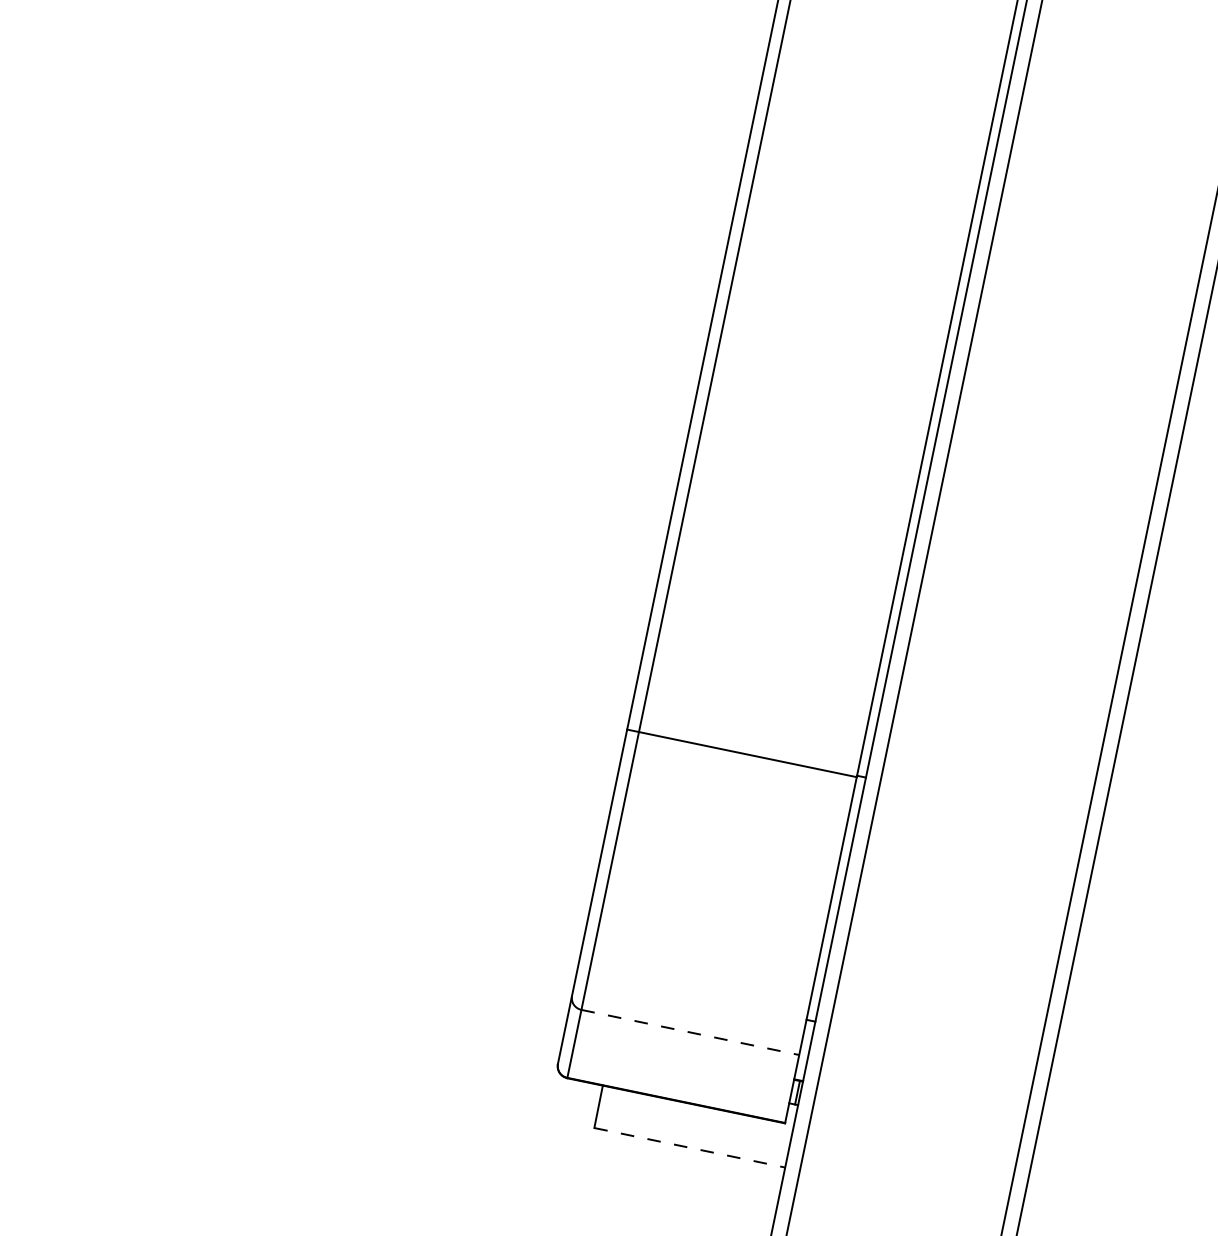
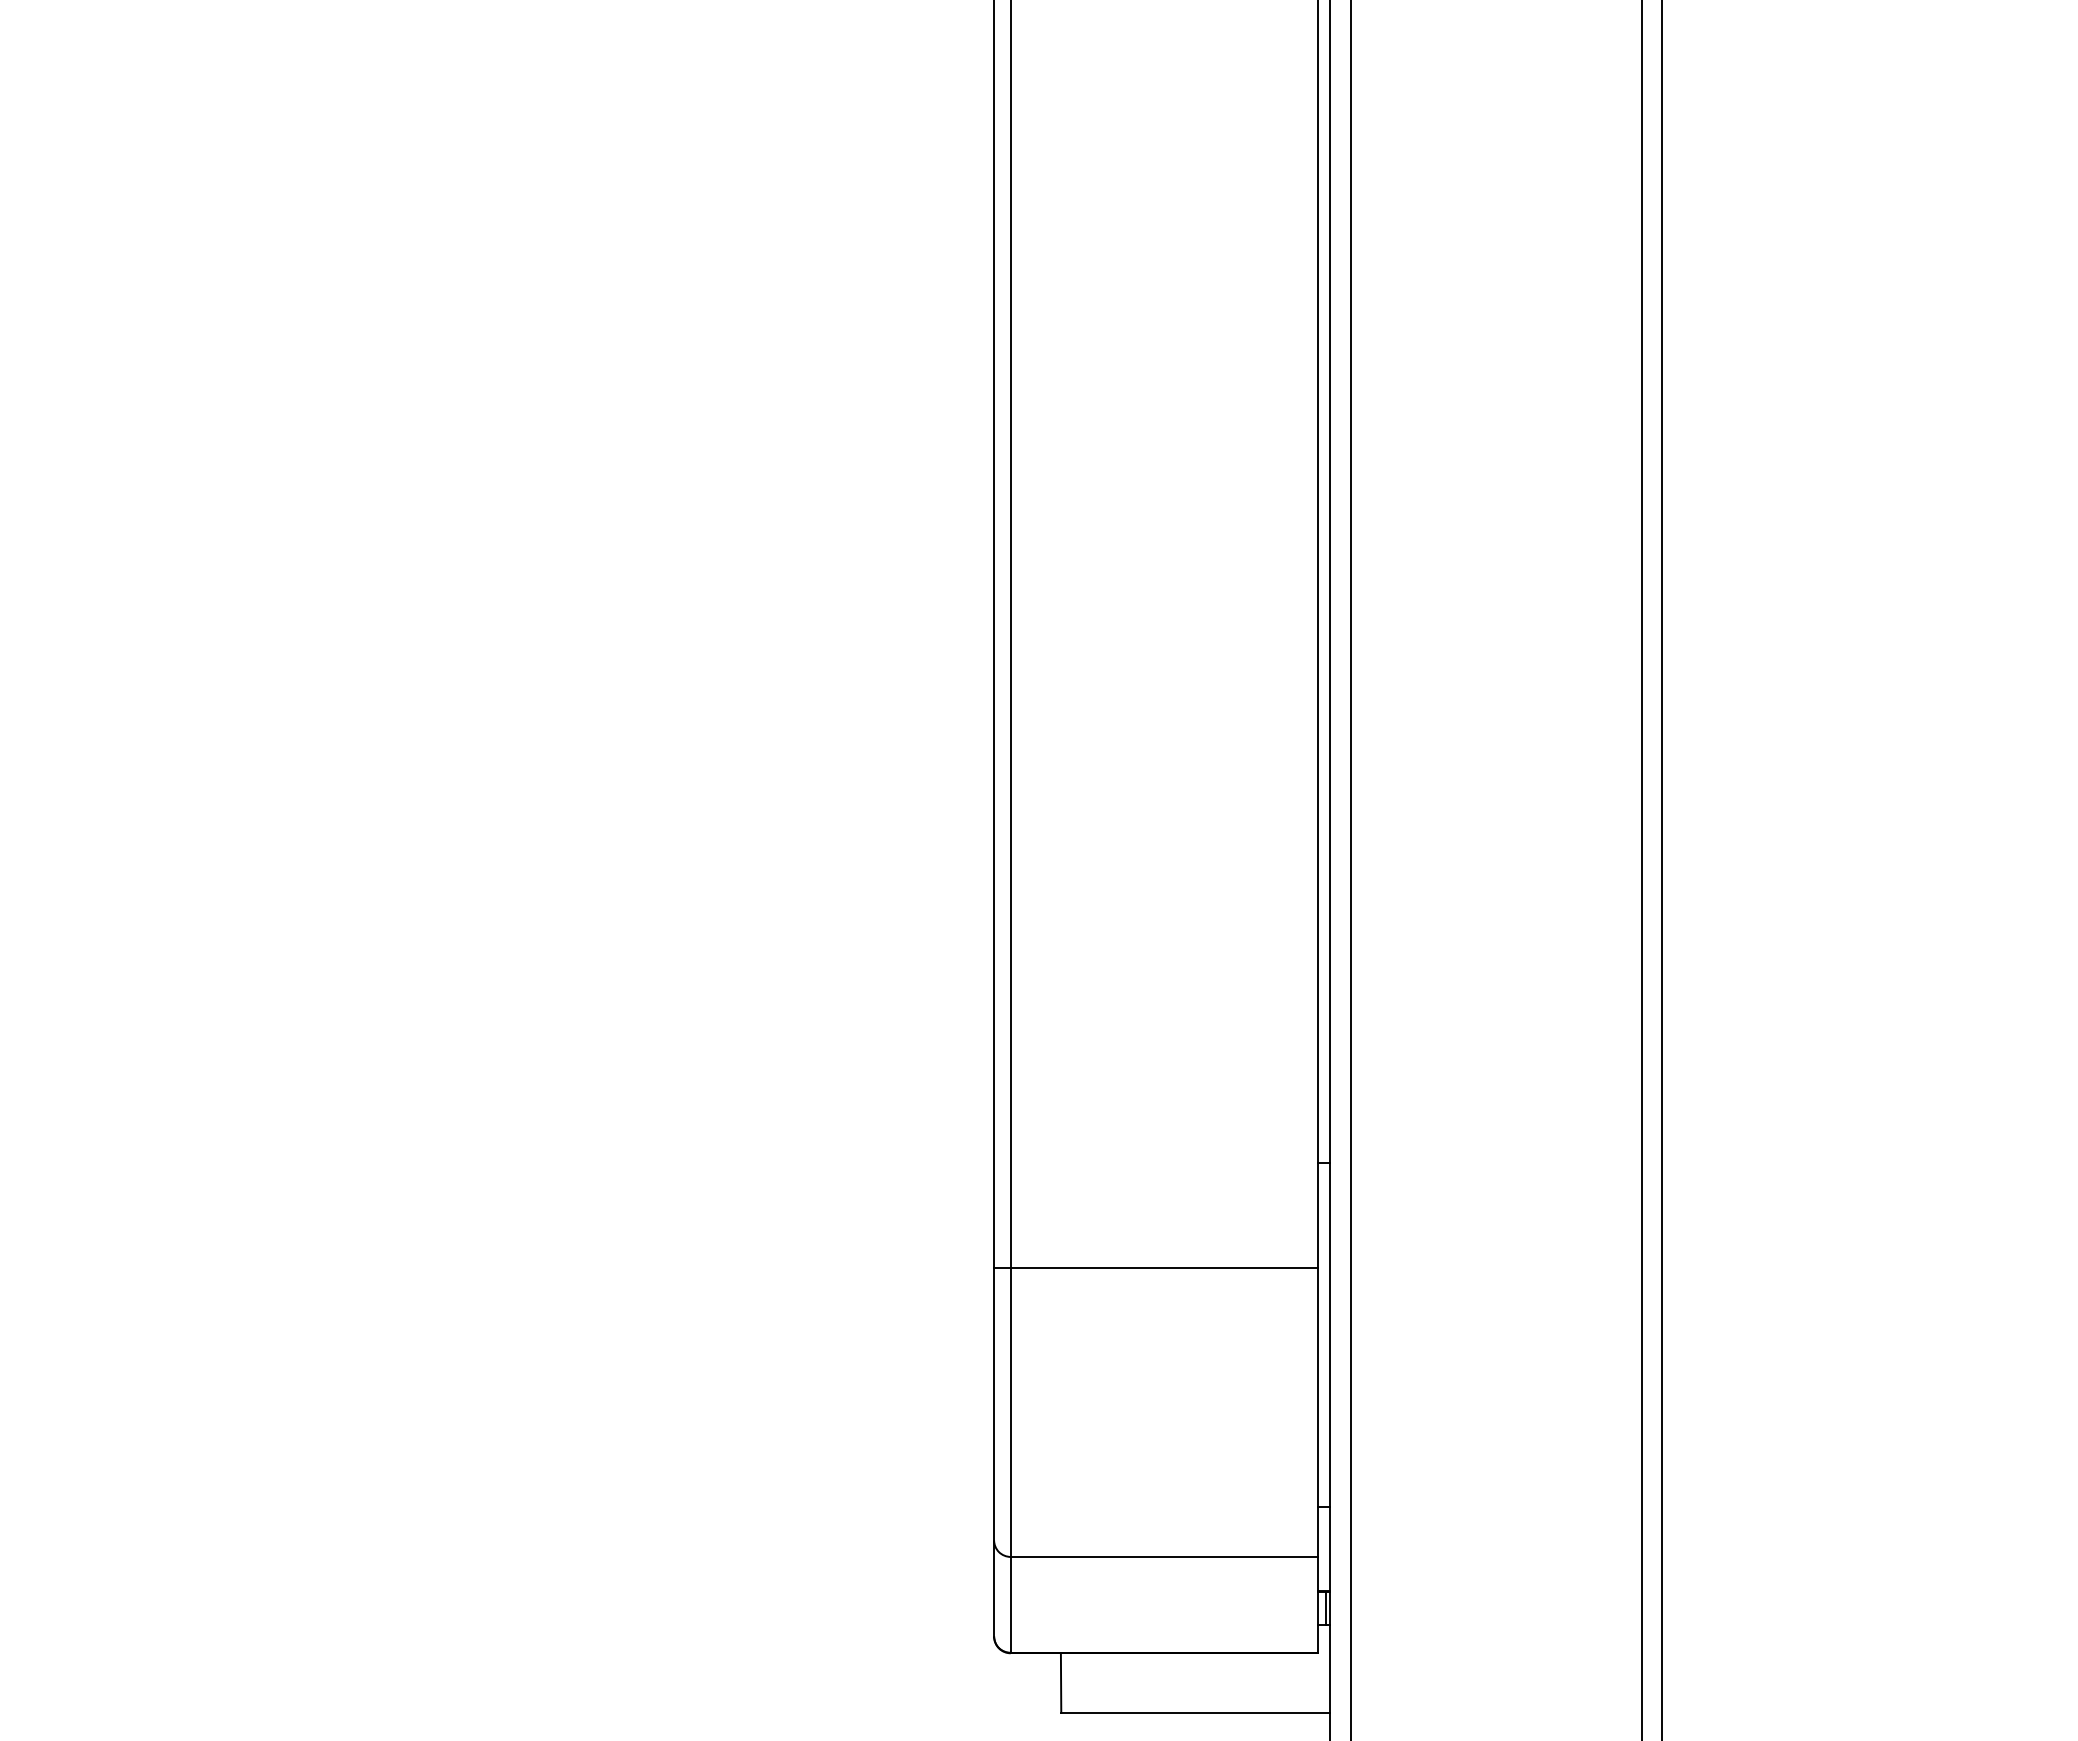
line: (741, 753) -> (1155, 1268), moved
line: (690, 1032) -> (1164, 1556), dashed -> solid
line: (689, 1148) -> (1195, 1713), dashed -> solid

